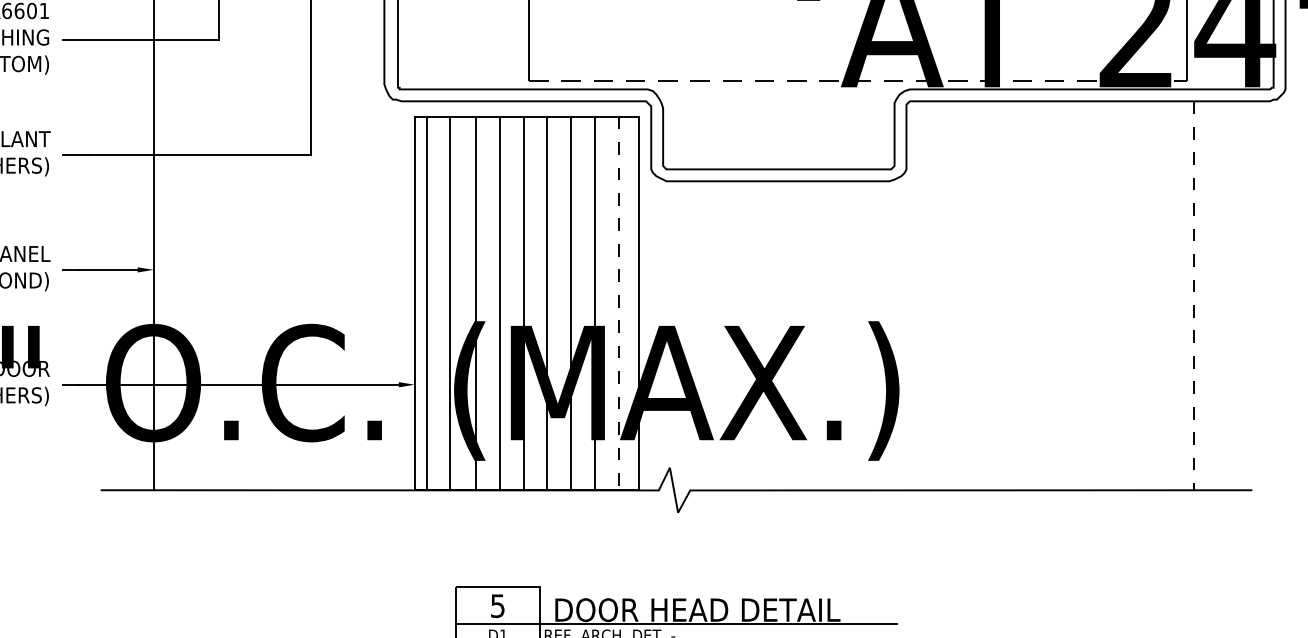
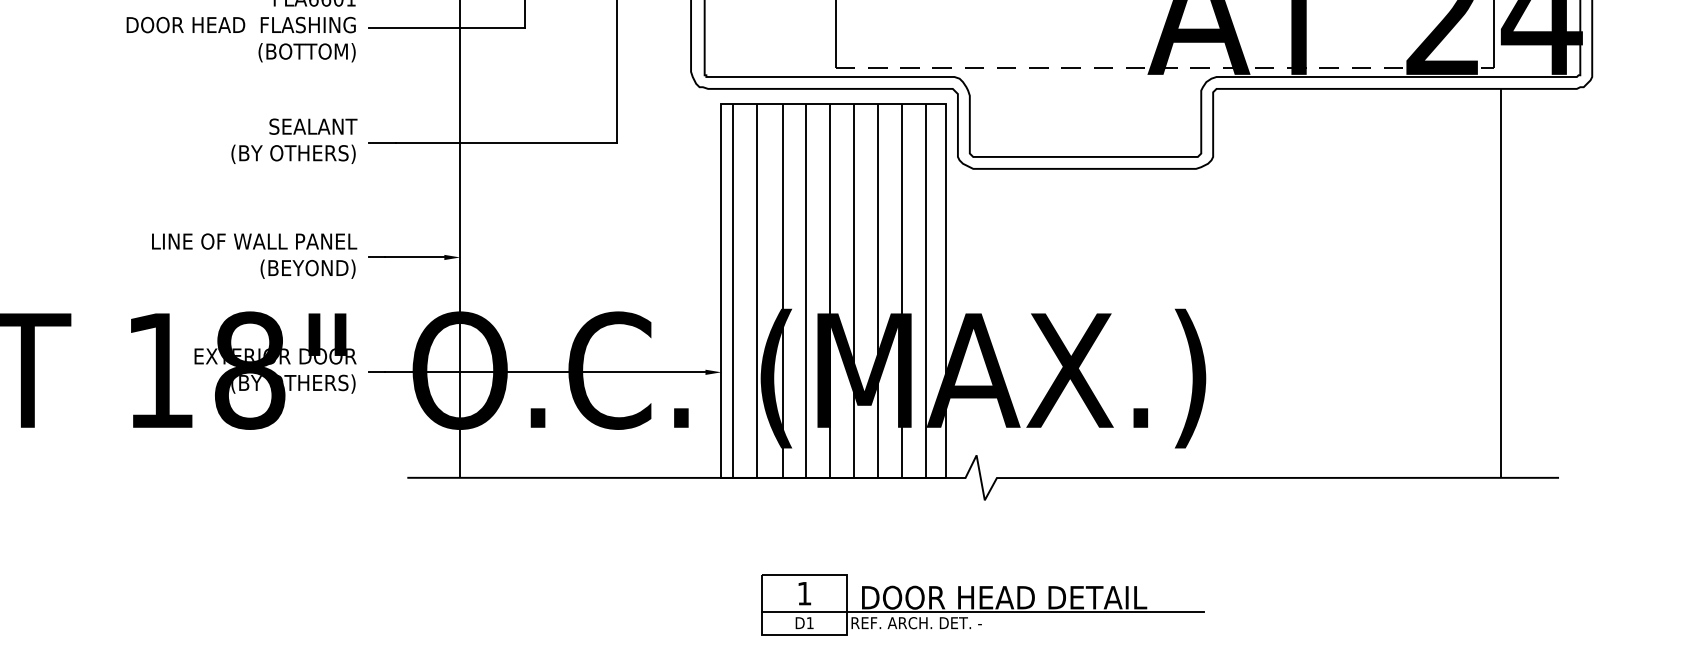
line: (1194, 295) -> (1501, 283), dashed -> solid
line: (618, 303) -> (925, 291), dashed -> solid
text: (497, 605) -> (804, 593), 5 -> 1

